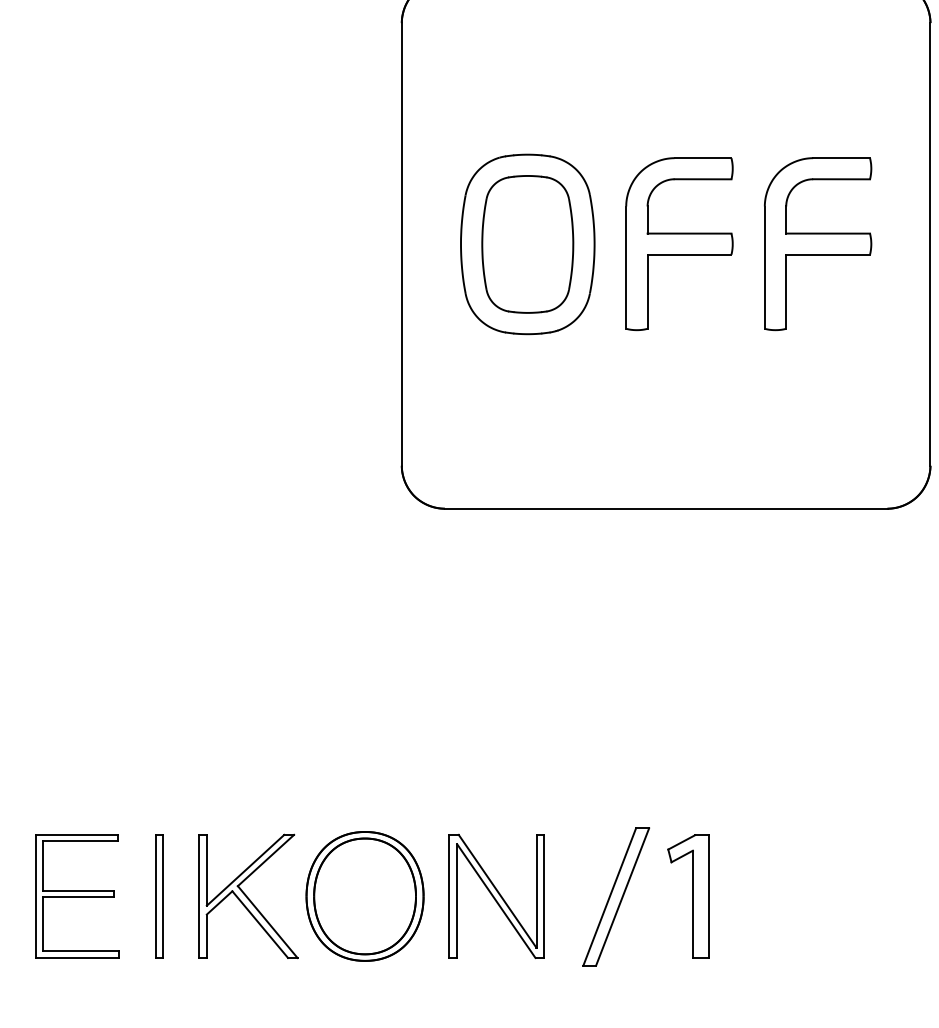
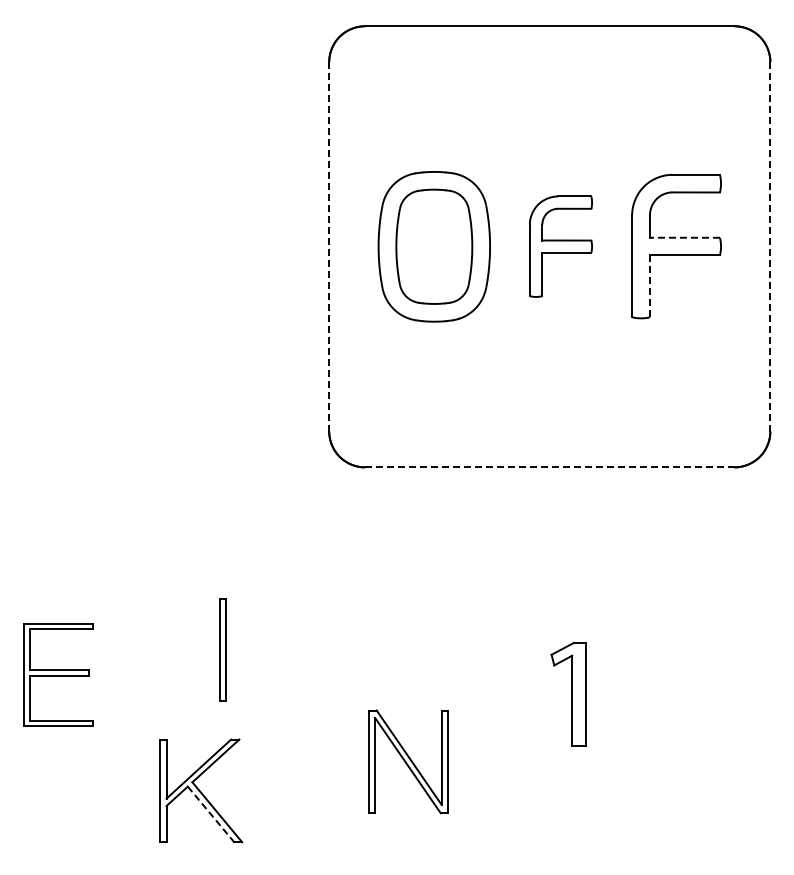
line: (827, 233) -> (684, 237), solid -> dashed
line: (402, 244) -> (329, 246), solid -> dashed
part: (678, 244) -> (560, 246), size x0.7
line: (930, 244) -> (770, 246), solid -> dashed
line: (786, 291) -> (650, 286), solid -> dashed
line: (665, 508) -> (549, 467), solid -> dashed
part: (77, 895) -> (58, 674), moved
part: (158, 895) -> (222, 649), moved
part: (365, 895) -> (298, 790), removed
part: (496, 895) -> (408, 761), moved
part: (688, 895) -> (568, 693), moved
part: (615, 897) -> (507, 791), removed
line: (260, 924) -> (211, 814), solid -> dashed

